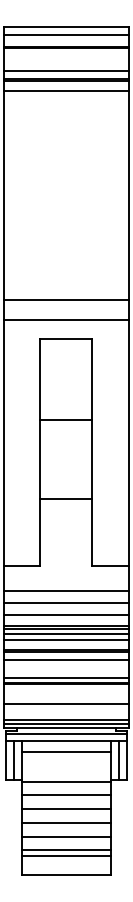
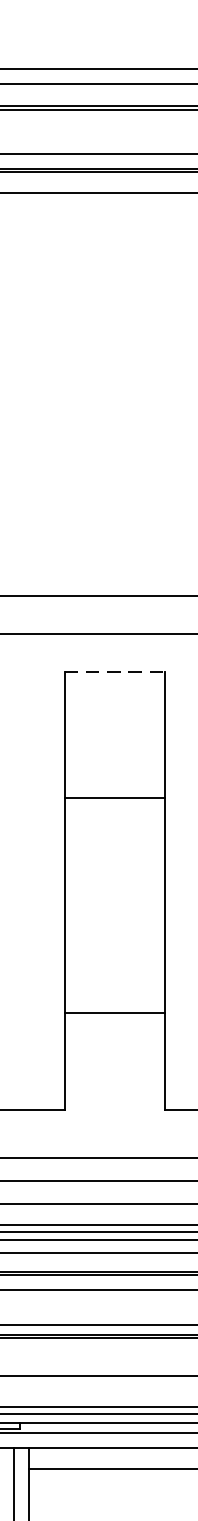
line: (66, 339) -> (115, 672), solid -> dashed
line: (66, 419) -> (115, 797), moved
line: (66, 499) -> (115, 1013), moved

